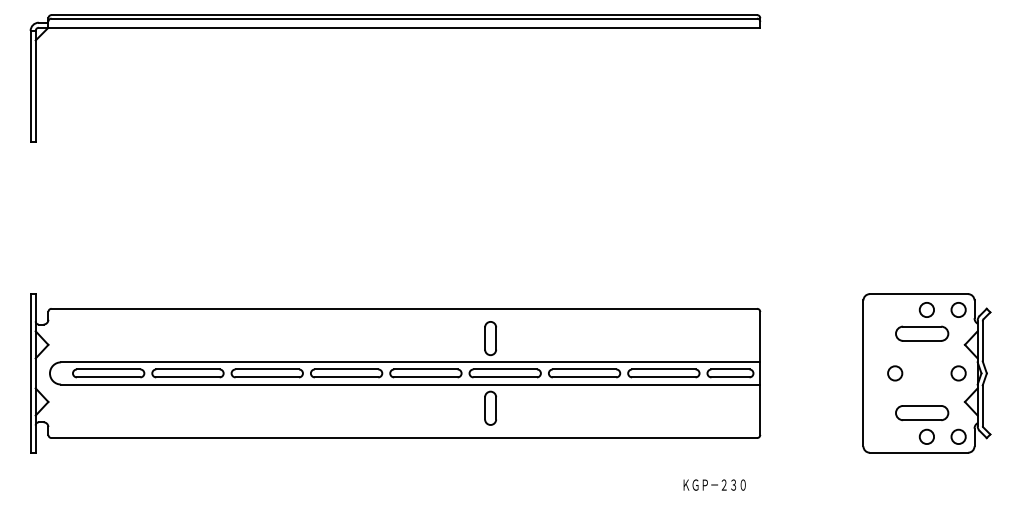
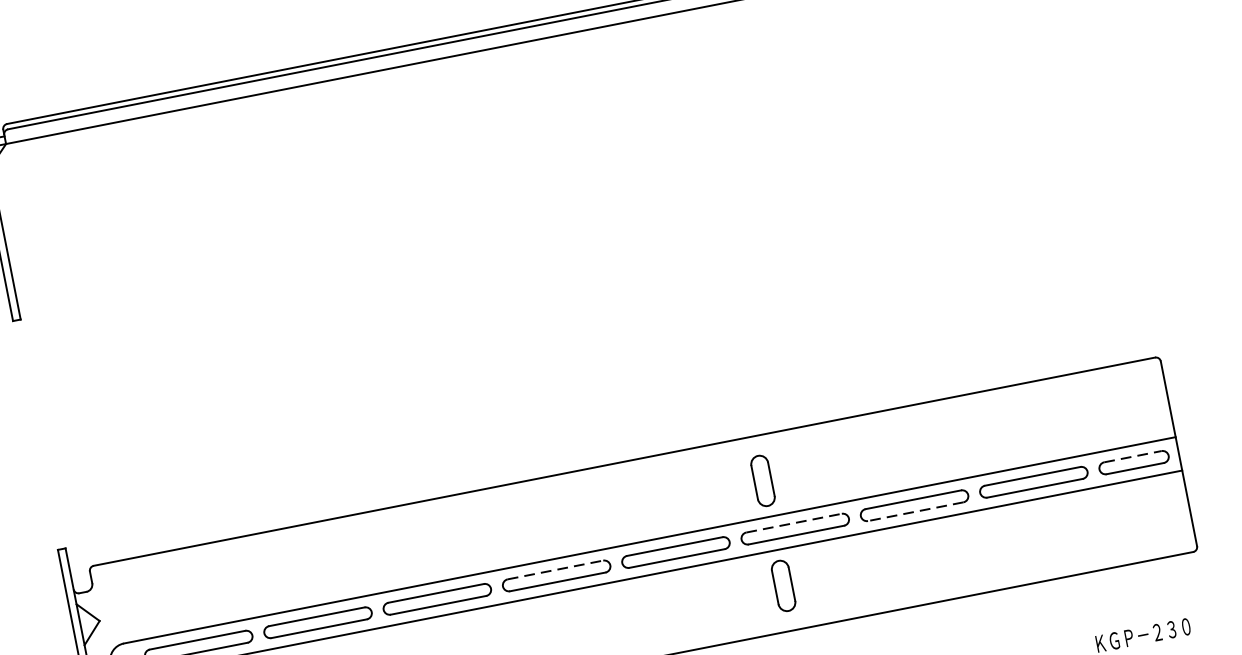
line: (346, 369) -> (555, 570), solid -> dashed
line: (505, 369) -> (794, 523), solid -> dashed
line: (730, 369) -> (1132, 456), solid -> dashed
line: (584, 377) -> (915, 511), solid -> dashed

